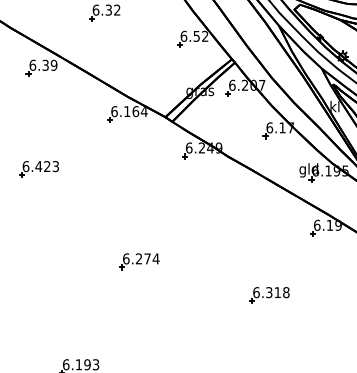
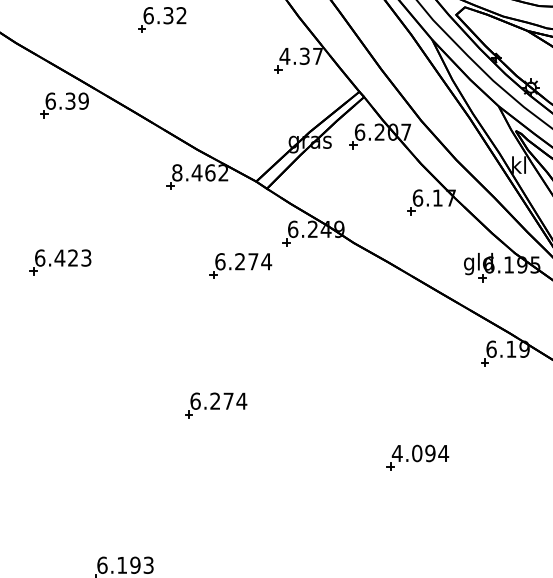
text: (194, 35) -> (301, 54), 6.52 -> 4.37
text: (129, 111) -> (200, 172), 6.164 -> 8.462
part: (155, 171) -> (240, 265), added
text: (271, 292) -> (420, 453), 6.318 -> 4.094

